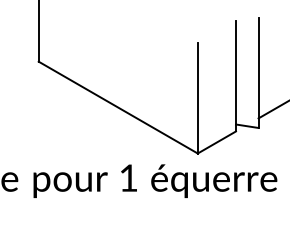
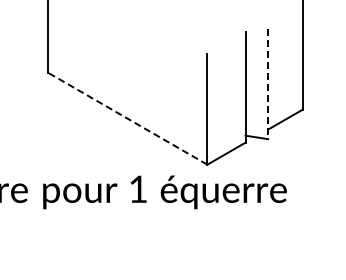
line: (258, 73) -> (268, 84), solid -> dashed
line: (117, 107) -> (127, 118), solid -> dashed

